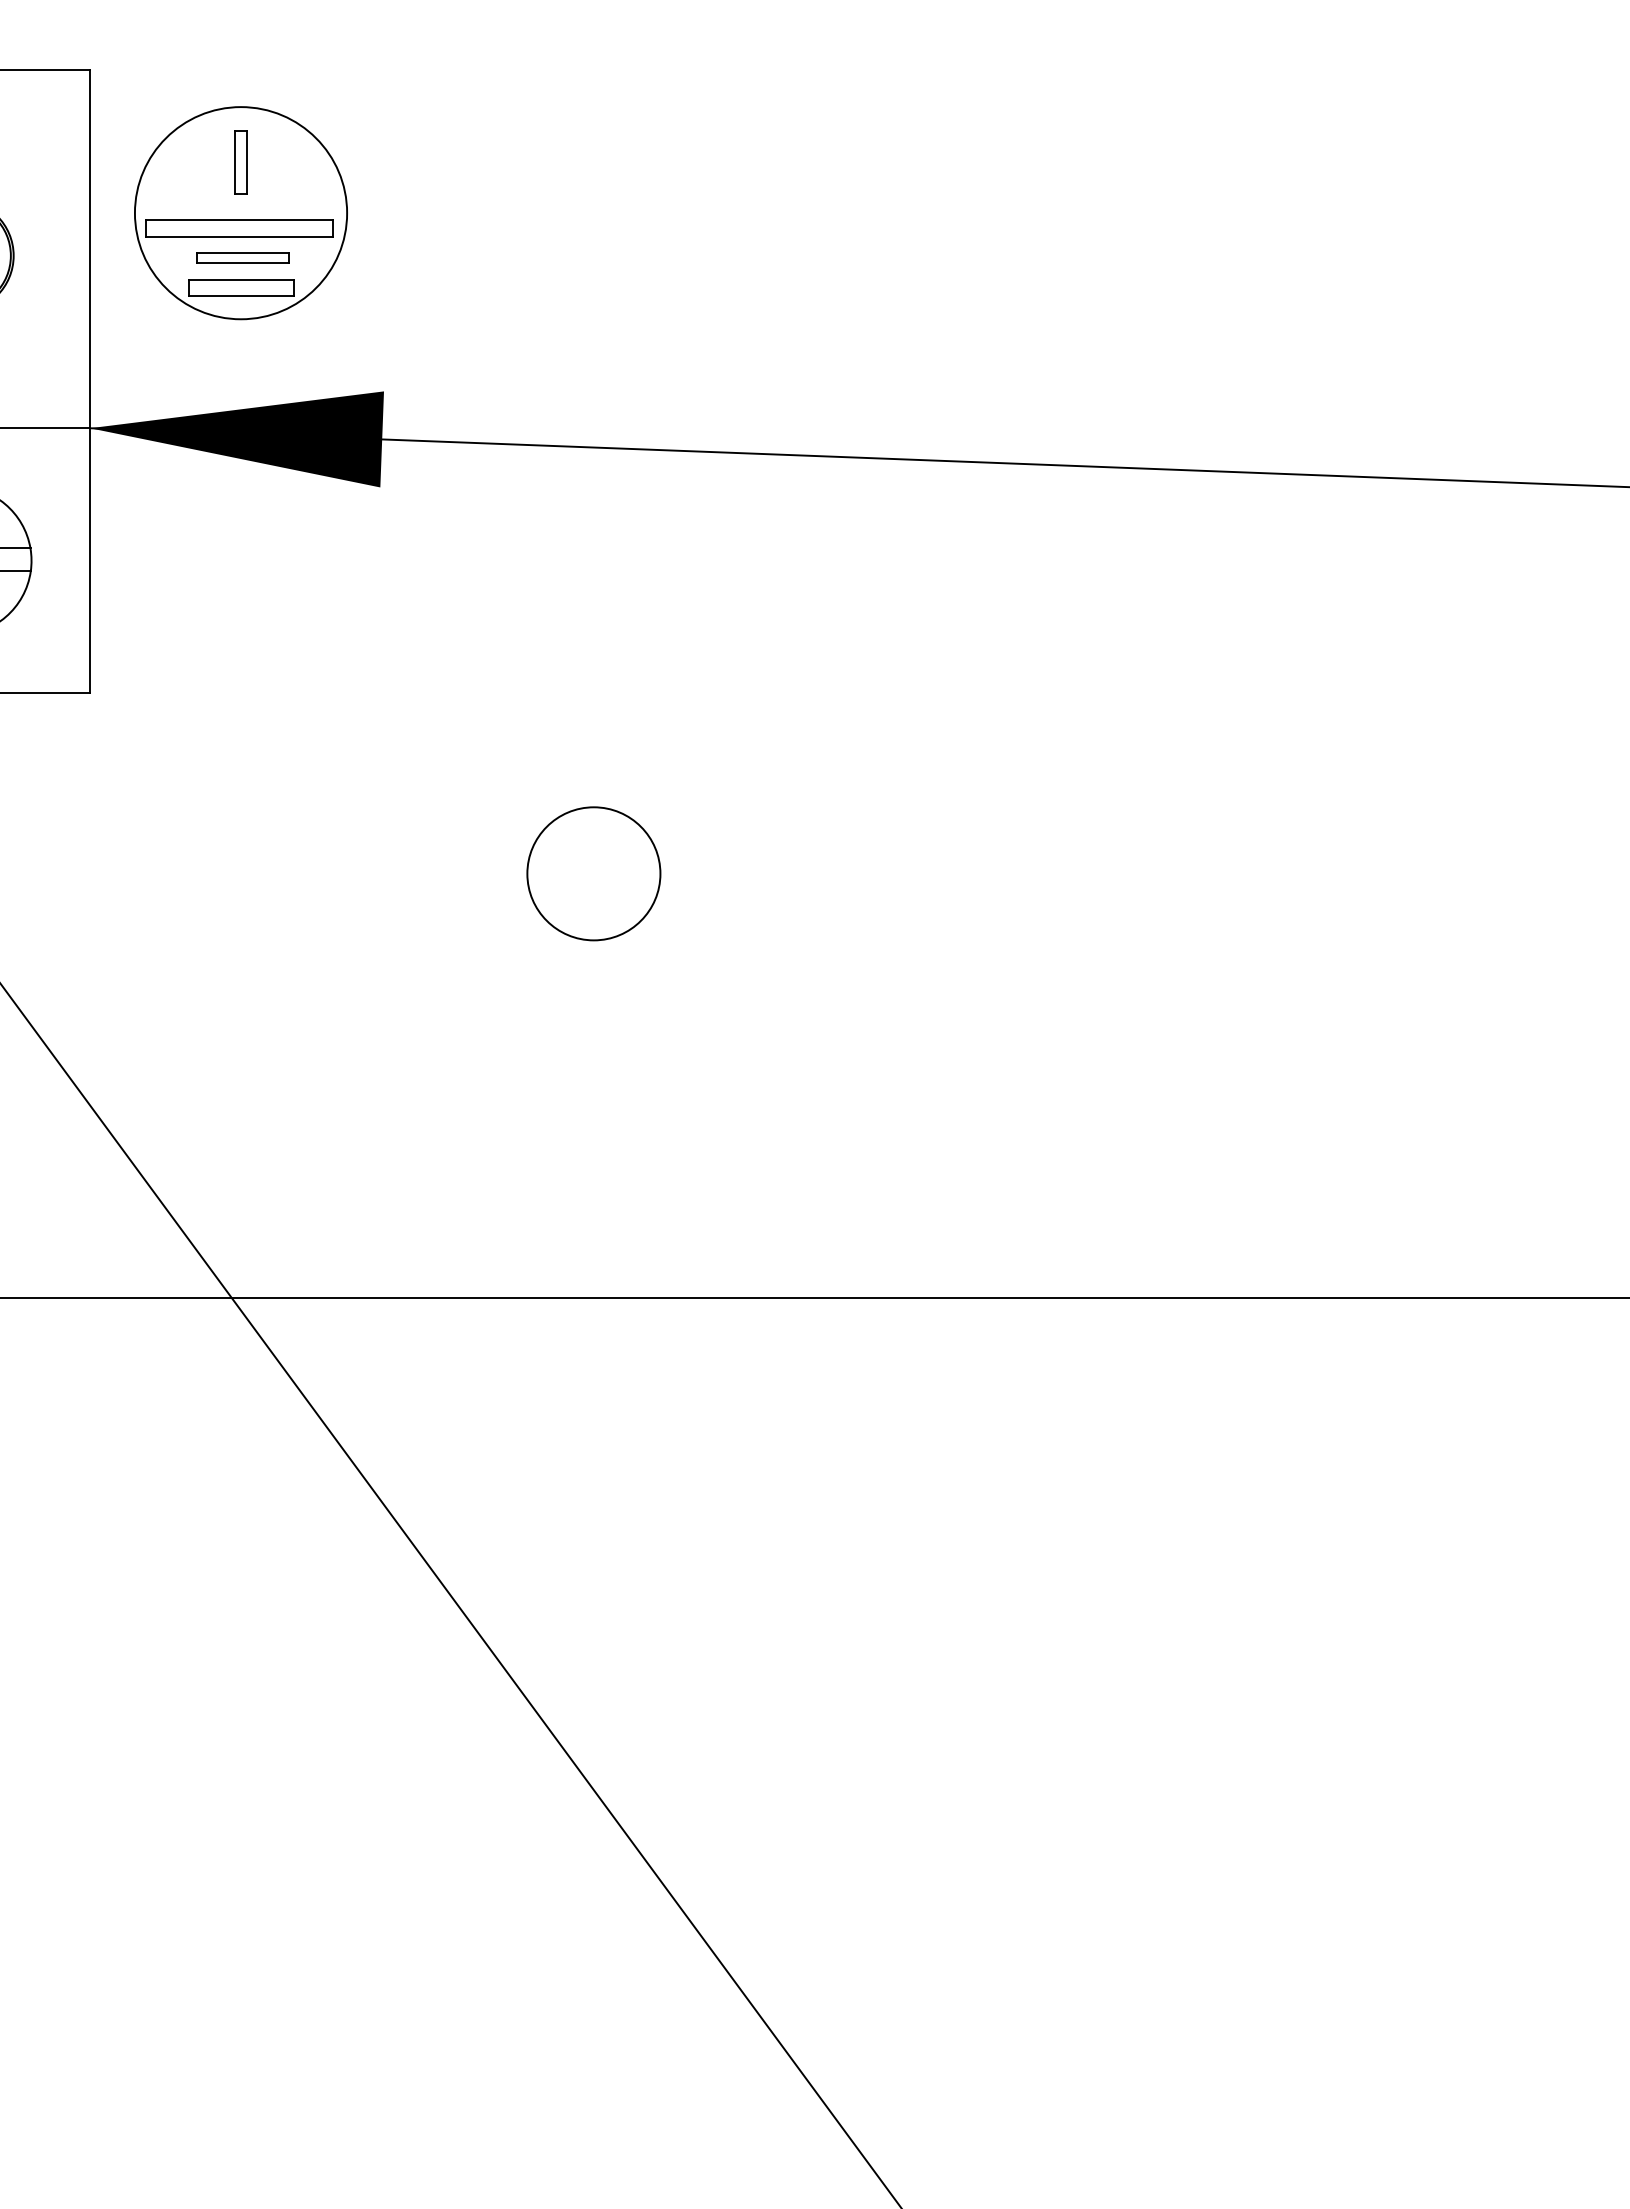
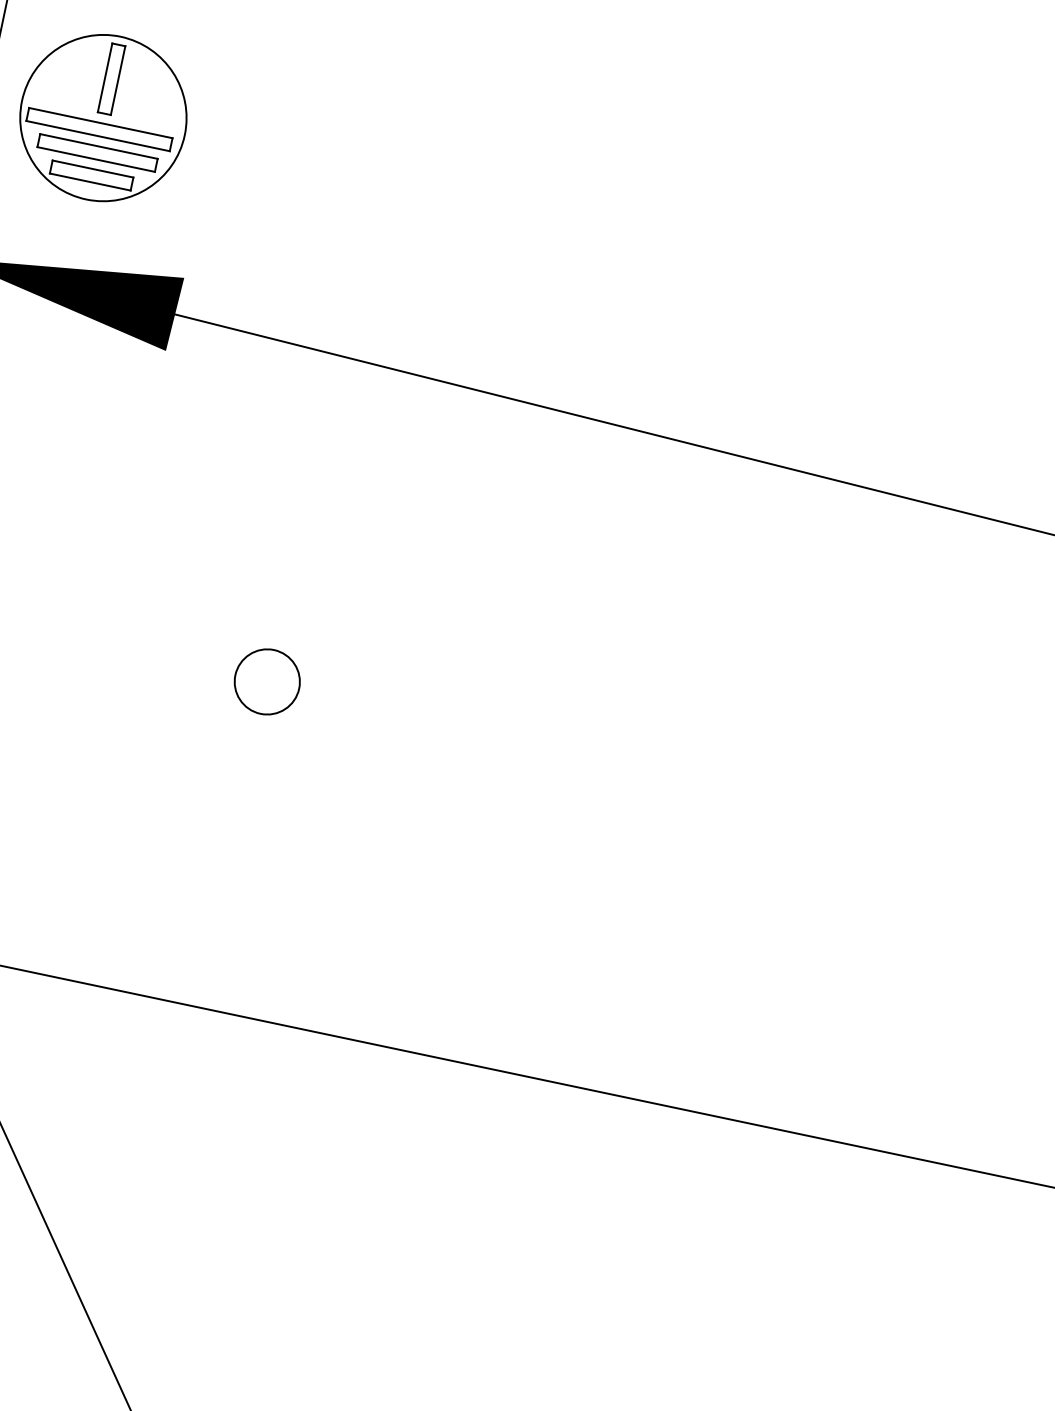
part: (241, 162) -> (111, 79), size x1.43
part: (242, 258) -> (97, 153), size x1.67
circle: (593, 873) -> (267, 681), size x0.62

